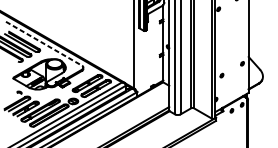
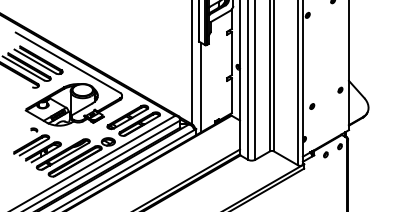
line: (44, 44) -> (68, 63), dashed -> solid
line: (141, 61) -> (201, 87), added

